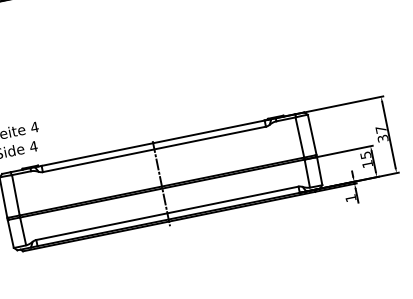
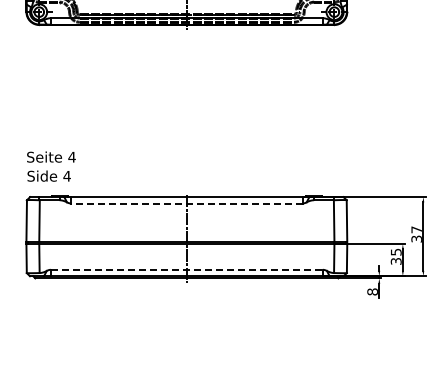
line: (154, 149) -> (186, 203), solid -> dashed
text: (366, 164) -> (395, 261), 15 -> 35
text: (350, 197) -> (372, 291), 1 -> 8
line: (167, 212) -> (187, 269), solid -> dashed

